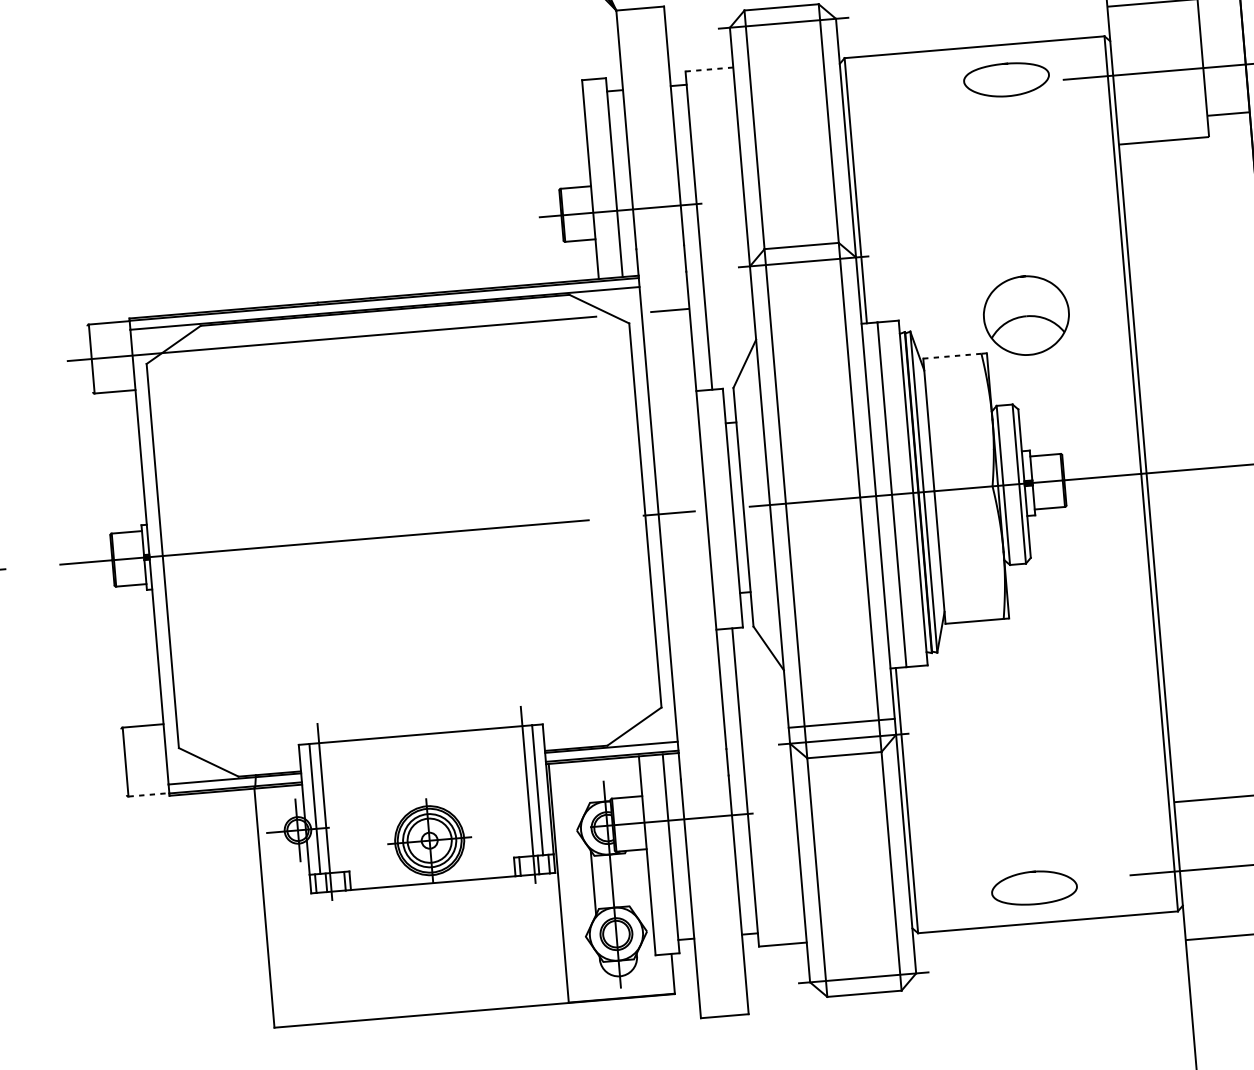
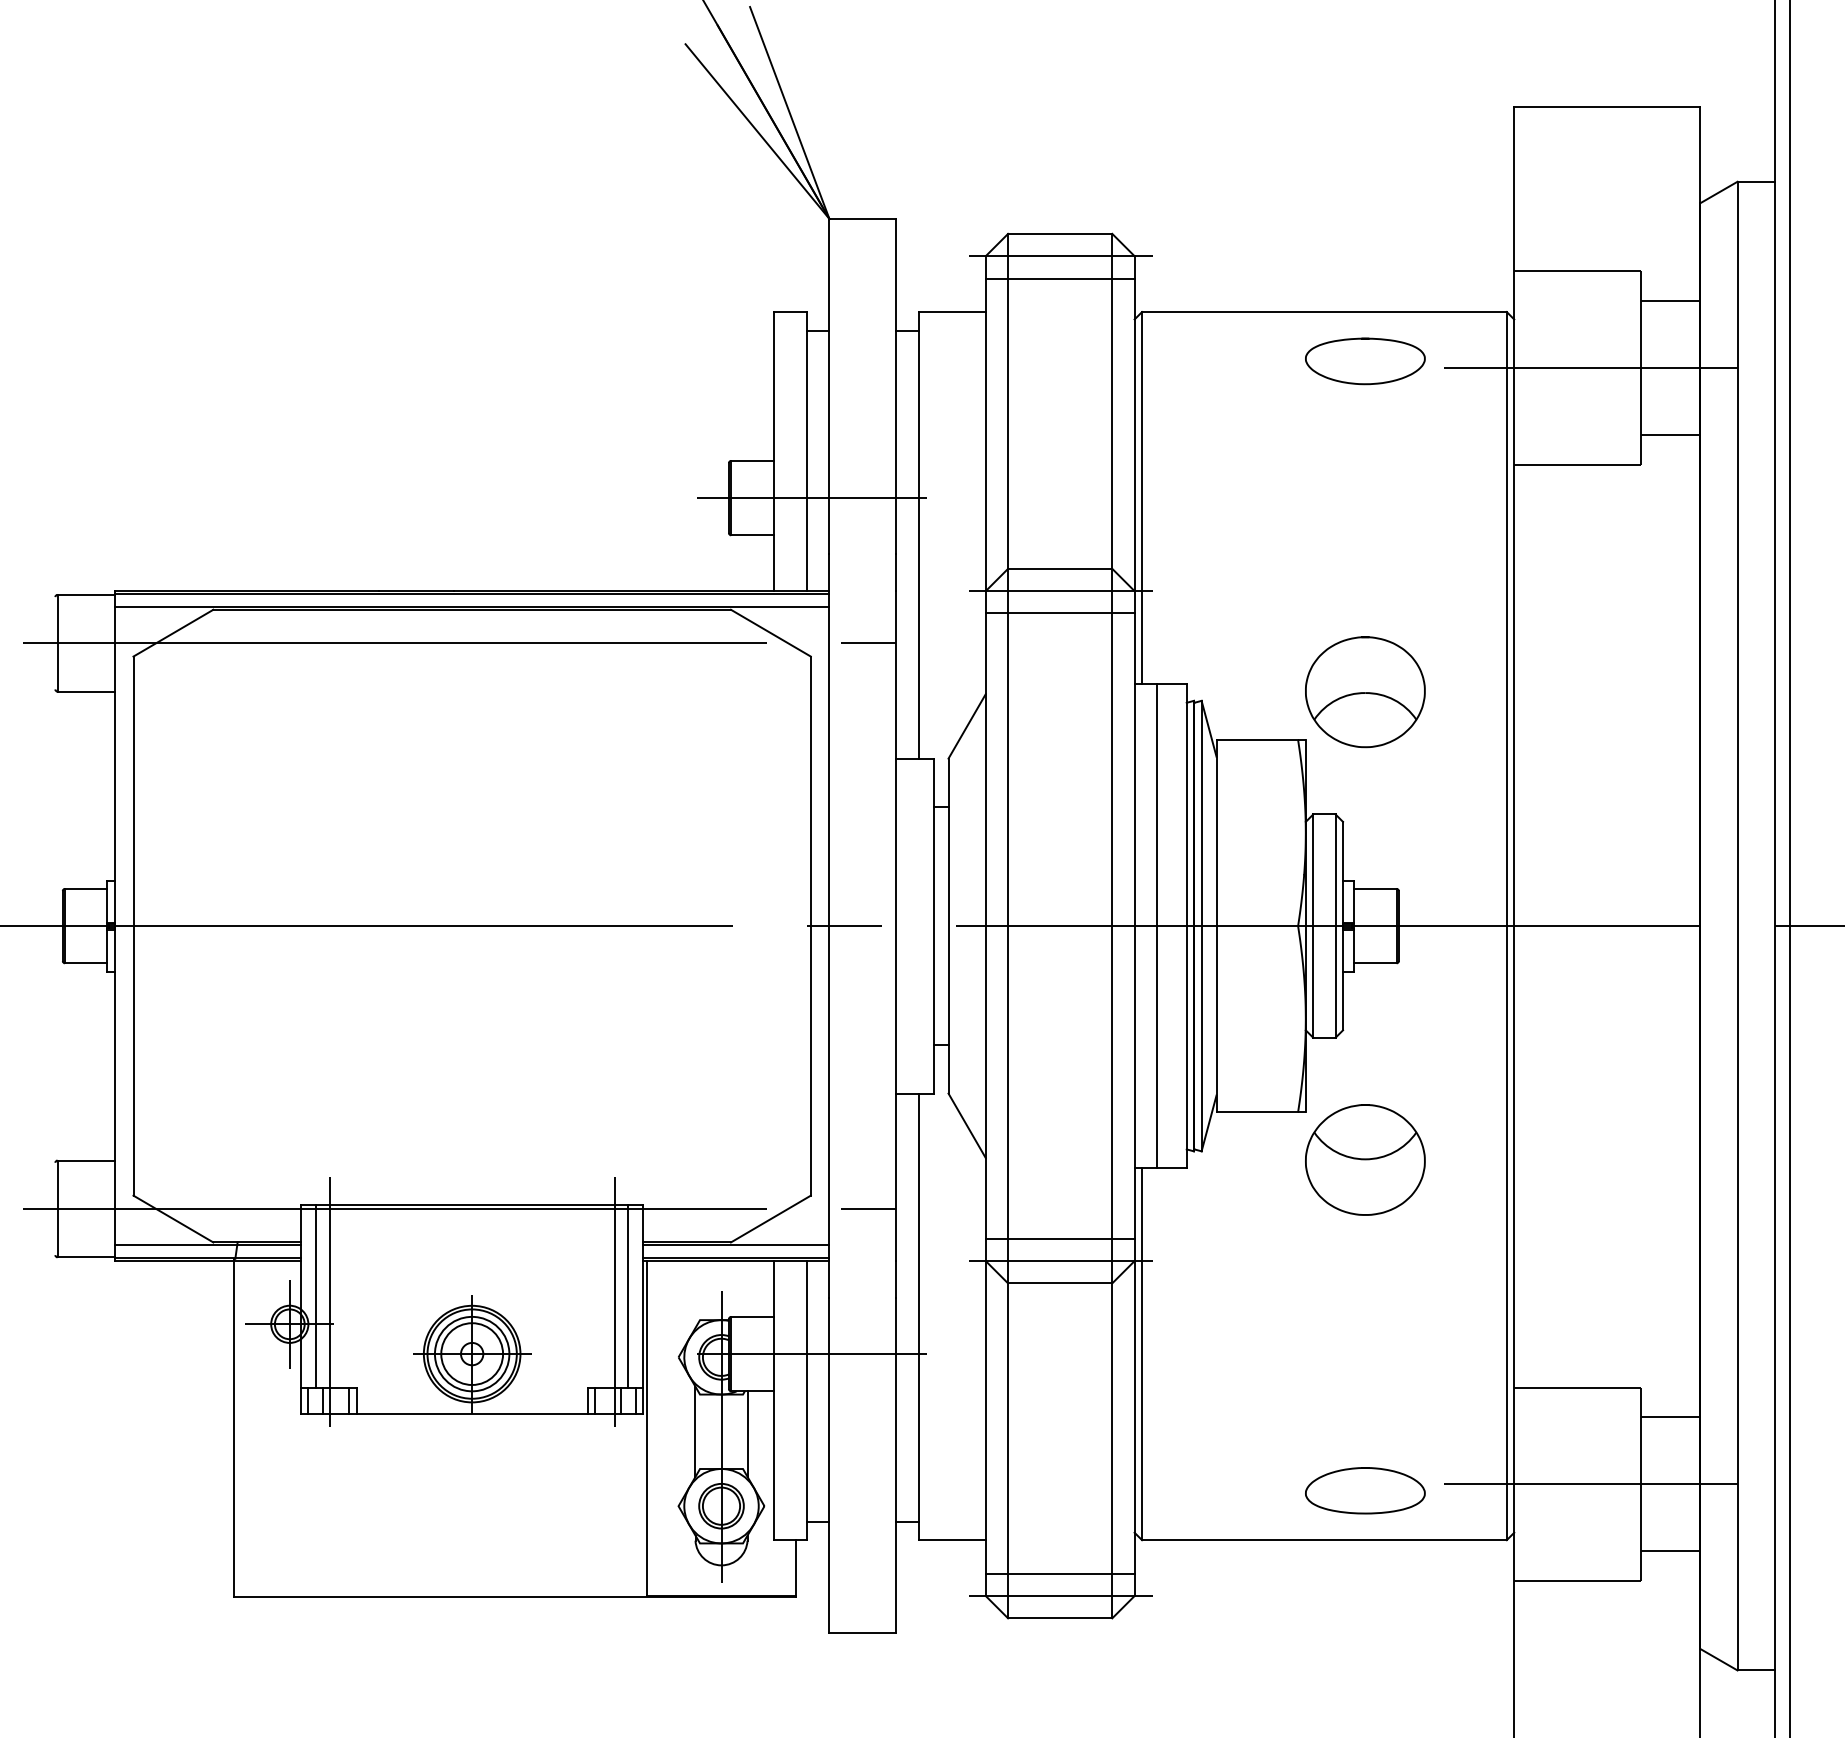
line: (1220, 18) -> (1670, 300), added
line: (783, 39) -> (1059, 278), added
line: (708, 69) -> (951, 312), dashed -> solid
line: (803, 277) -> (1059, 613), added
line: (952, 356) -> (1257, 740), dashed -> solid
part: (1054, 648) -> (1365, 1159), added
line: (411, 737) -> (459, 1208), added
line: (149, 794) -> (86, 1257), dashed -> solid
curve: (1033, 872) -> (1365, 1468), moved
line: (630, 880) -> (747, 1433), added
line: (861, 961) -> (1059, 1573), added

